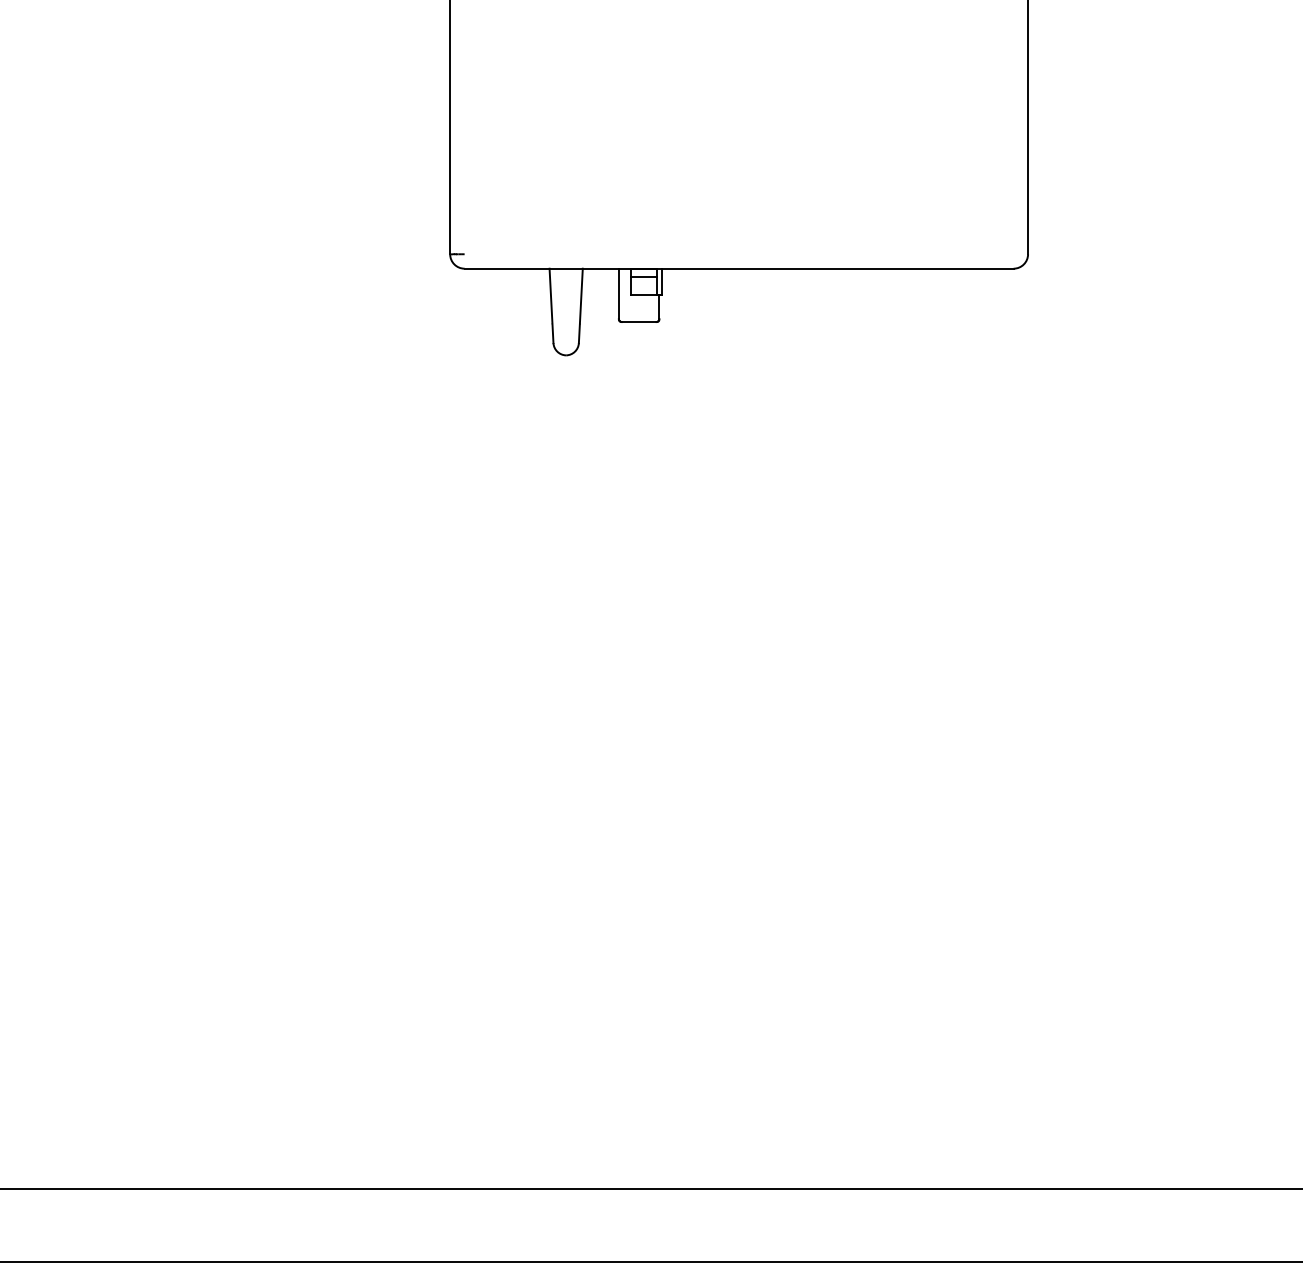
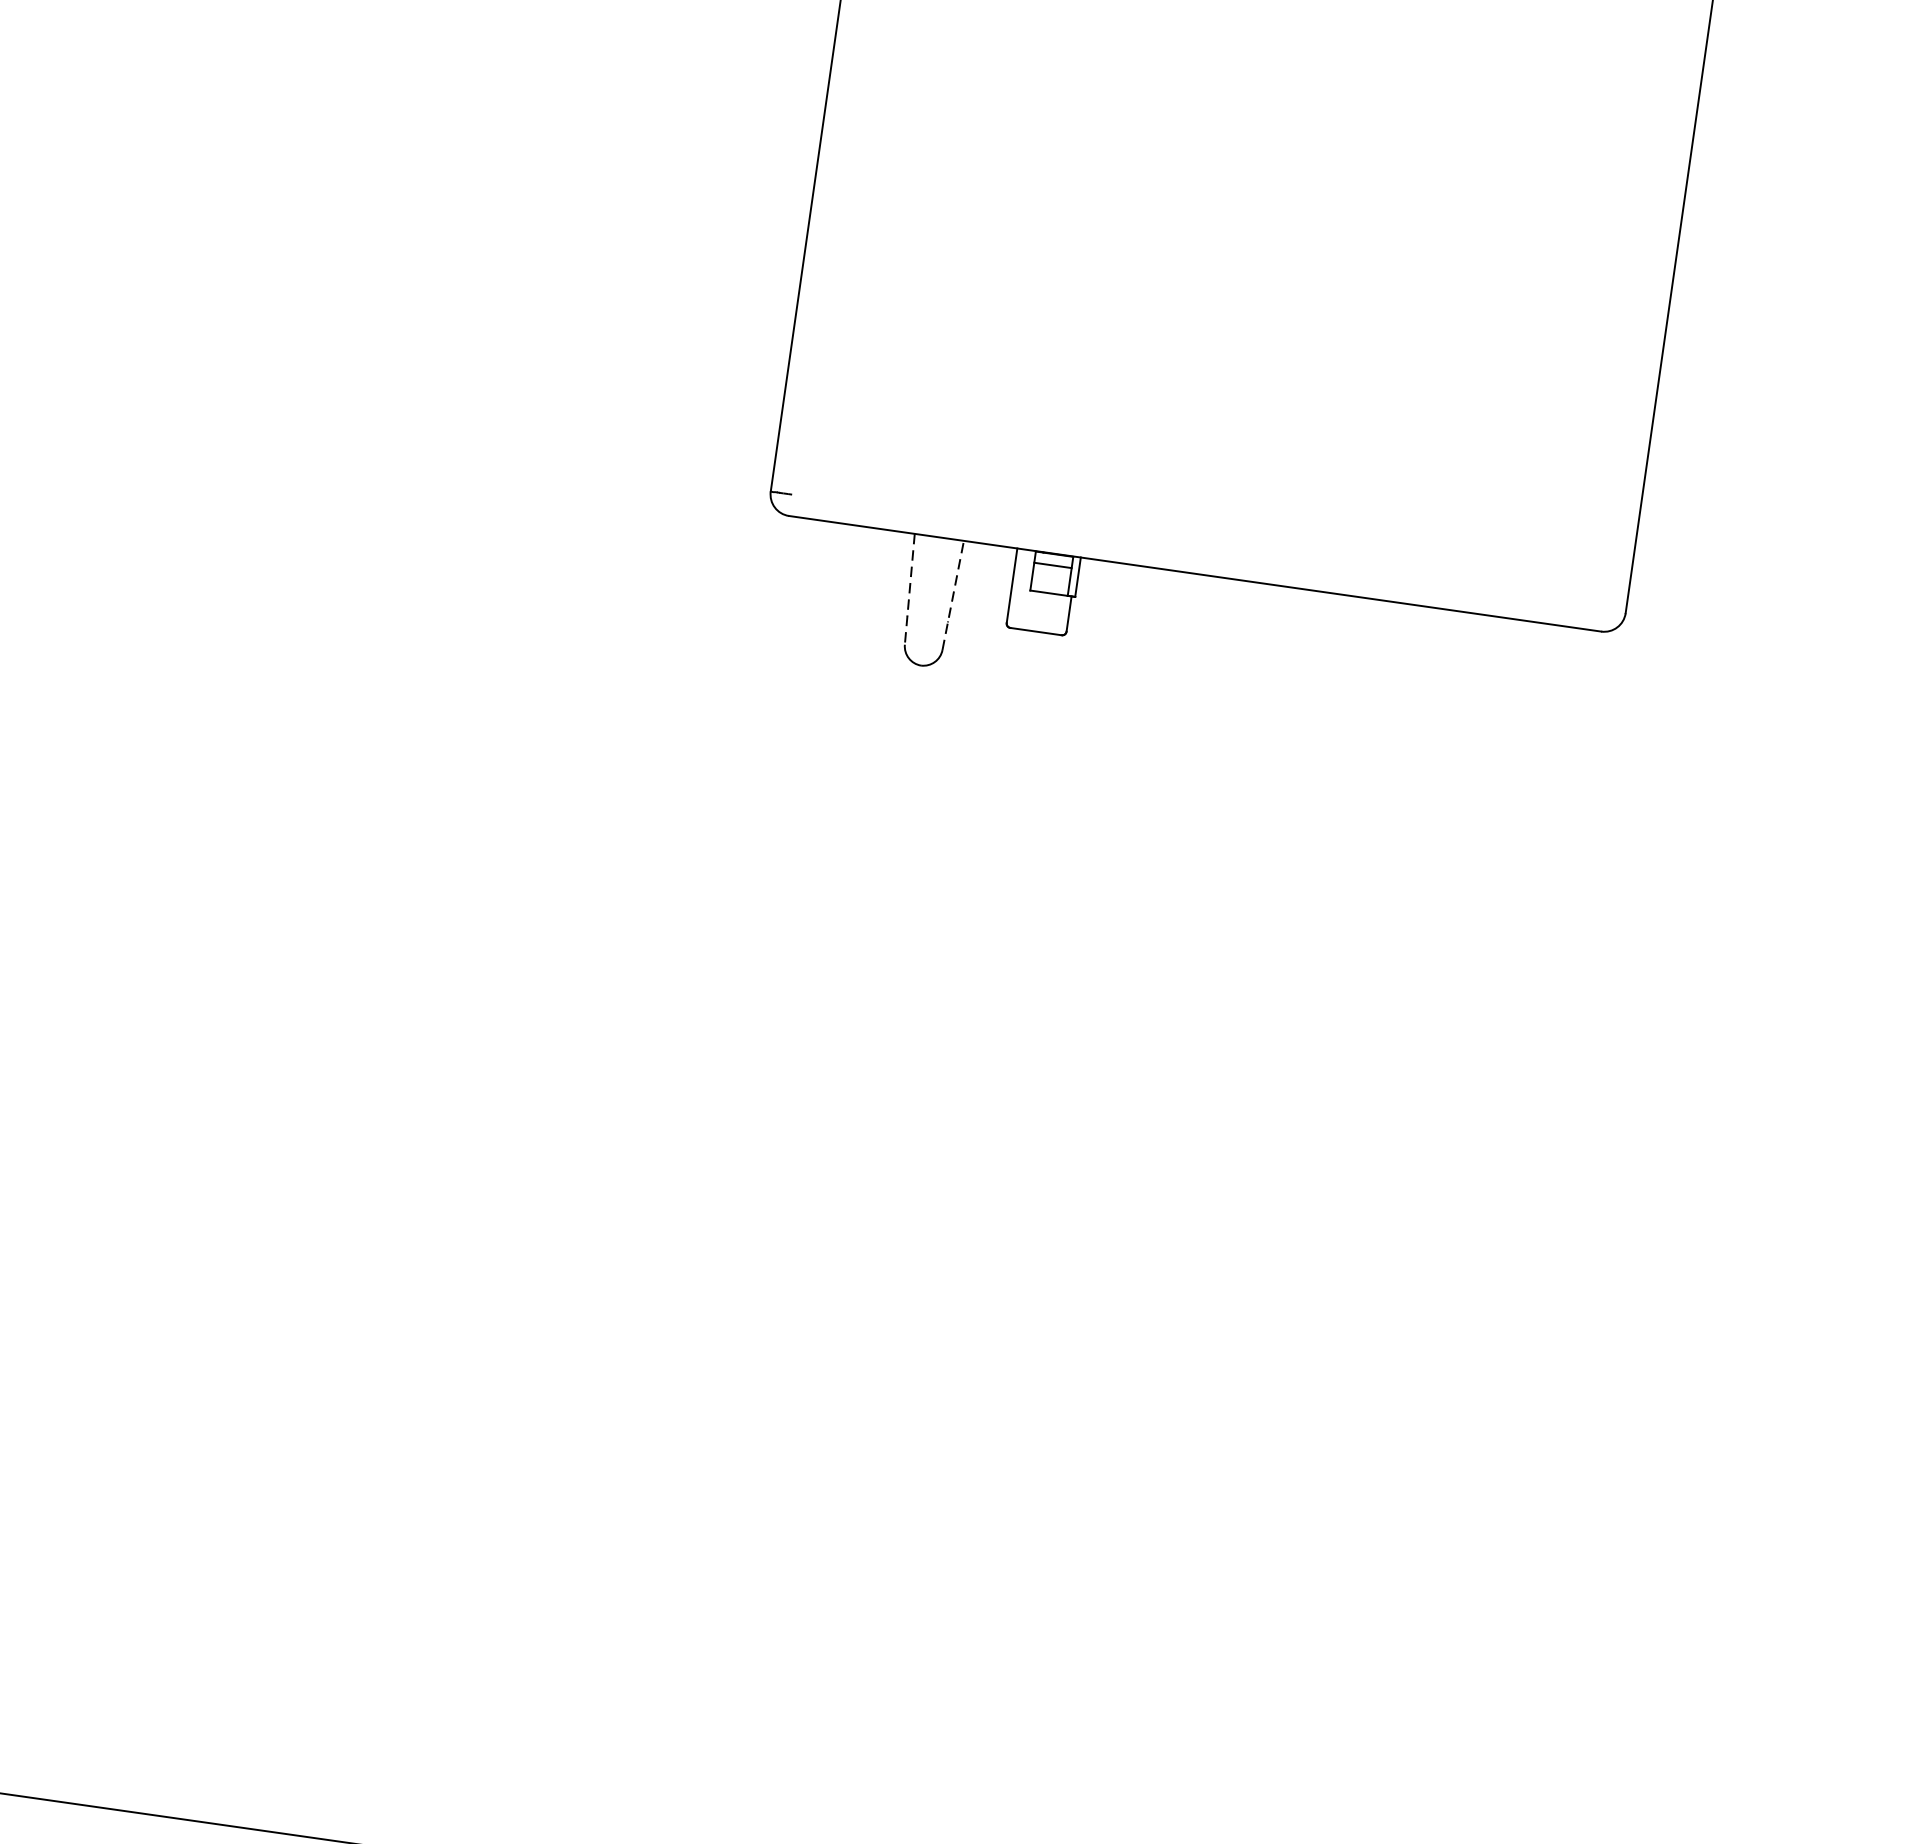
line: (580, 305) -> (952, 594), solid -> dashed
line: (551, 306) -> (909, 590), solid -> dashed

